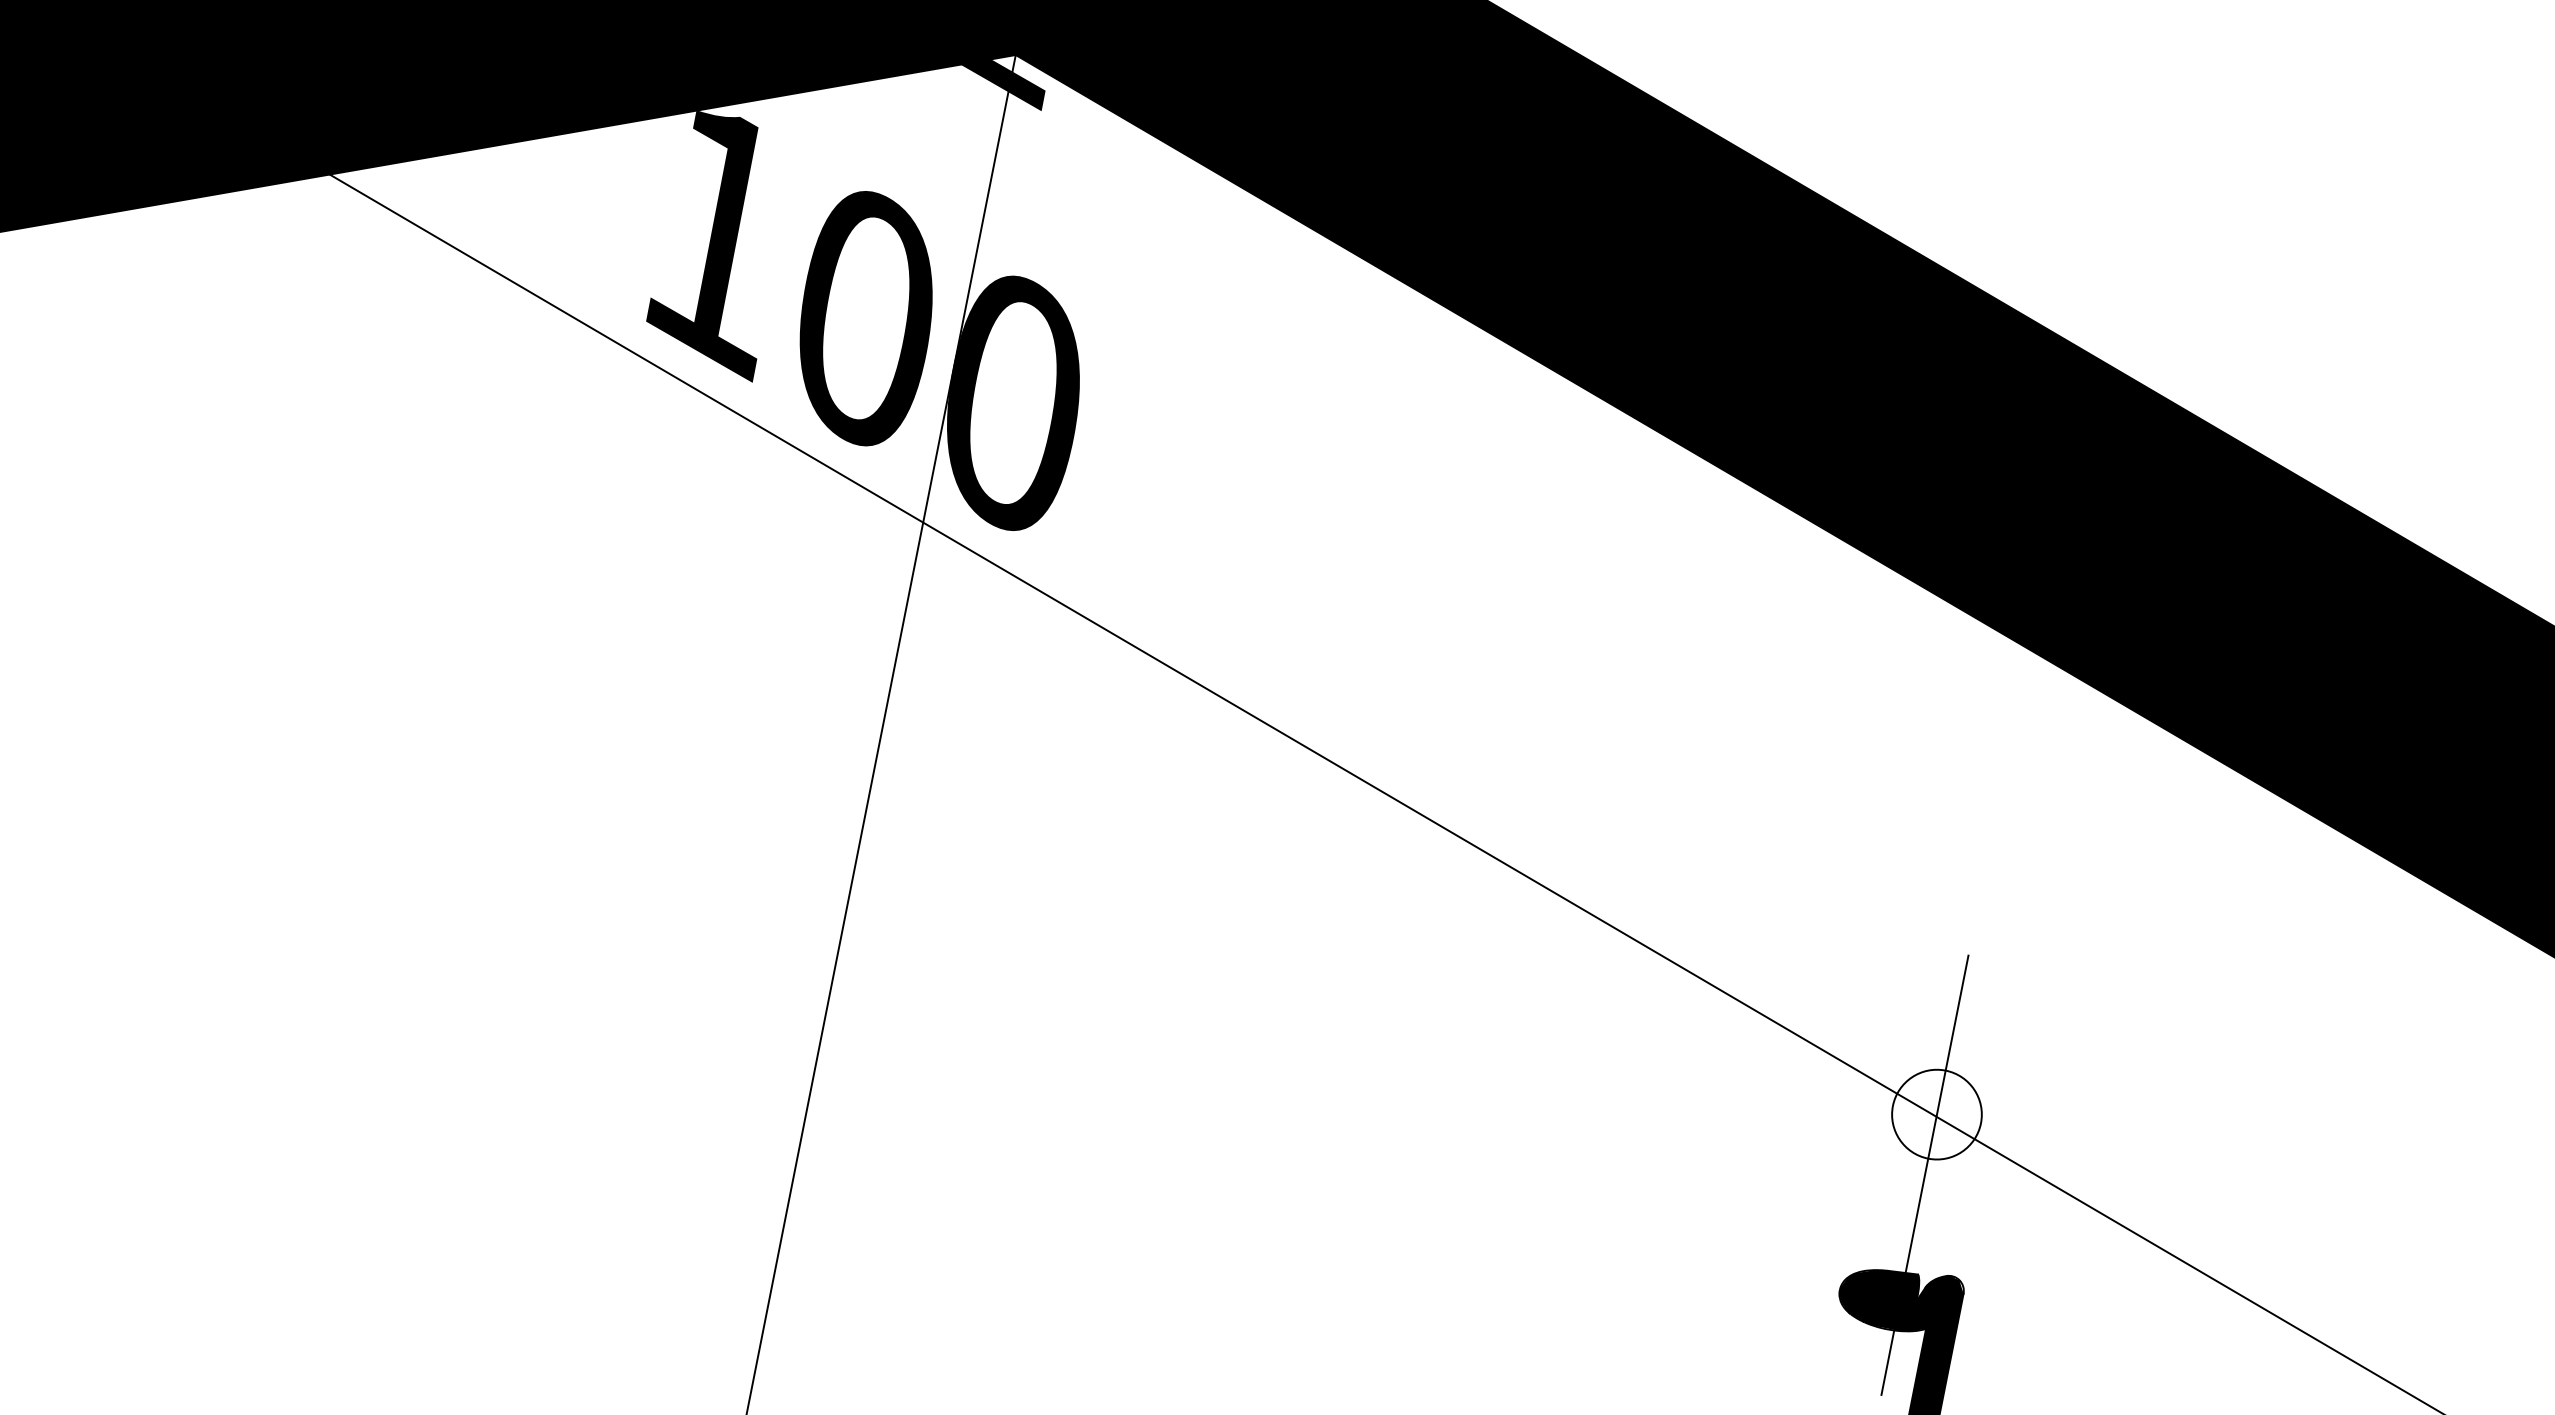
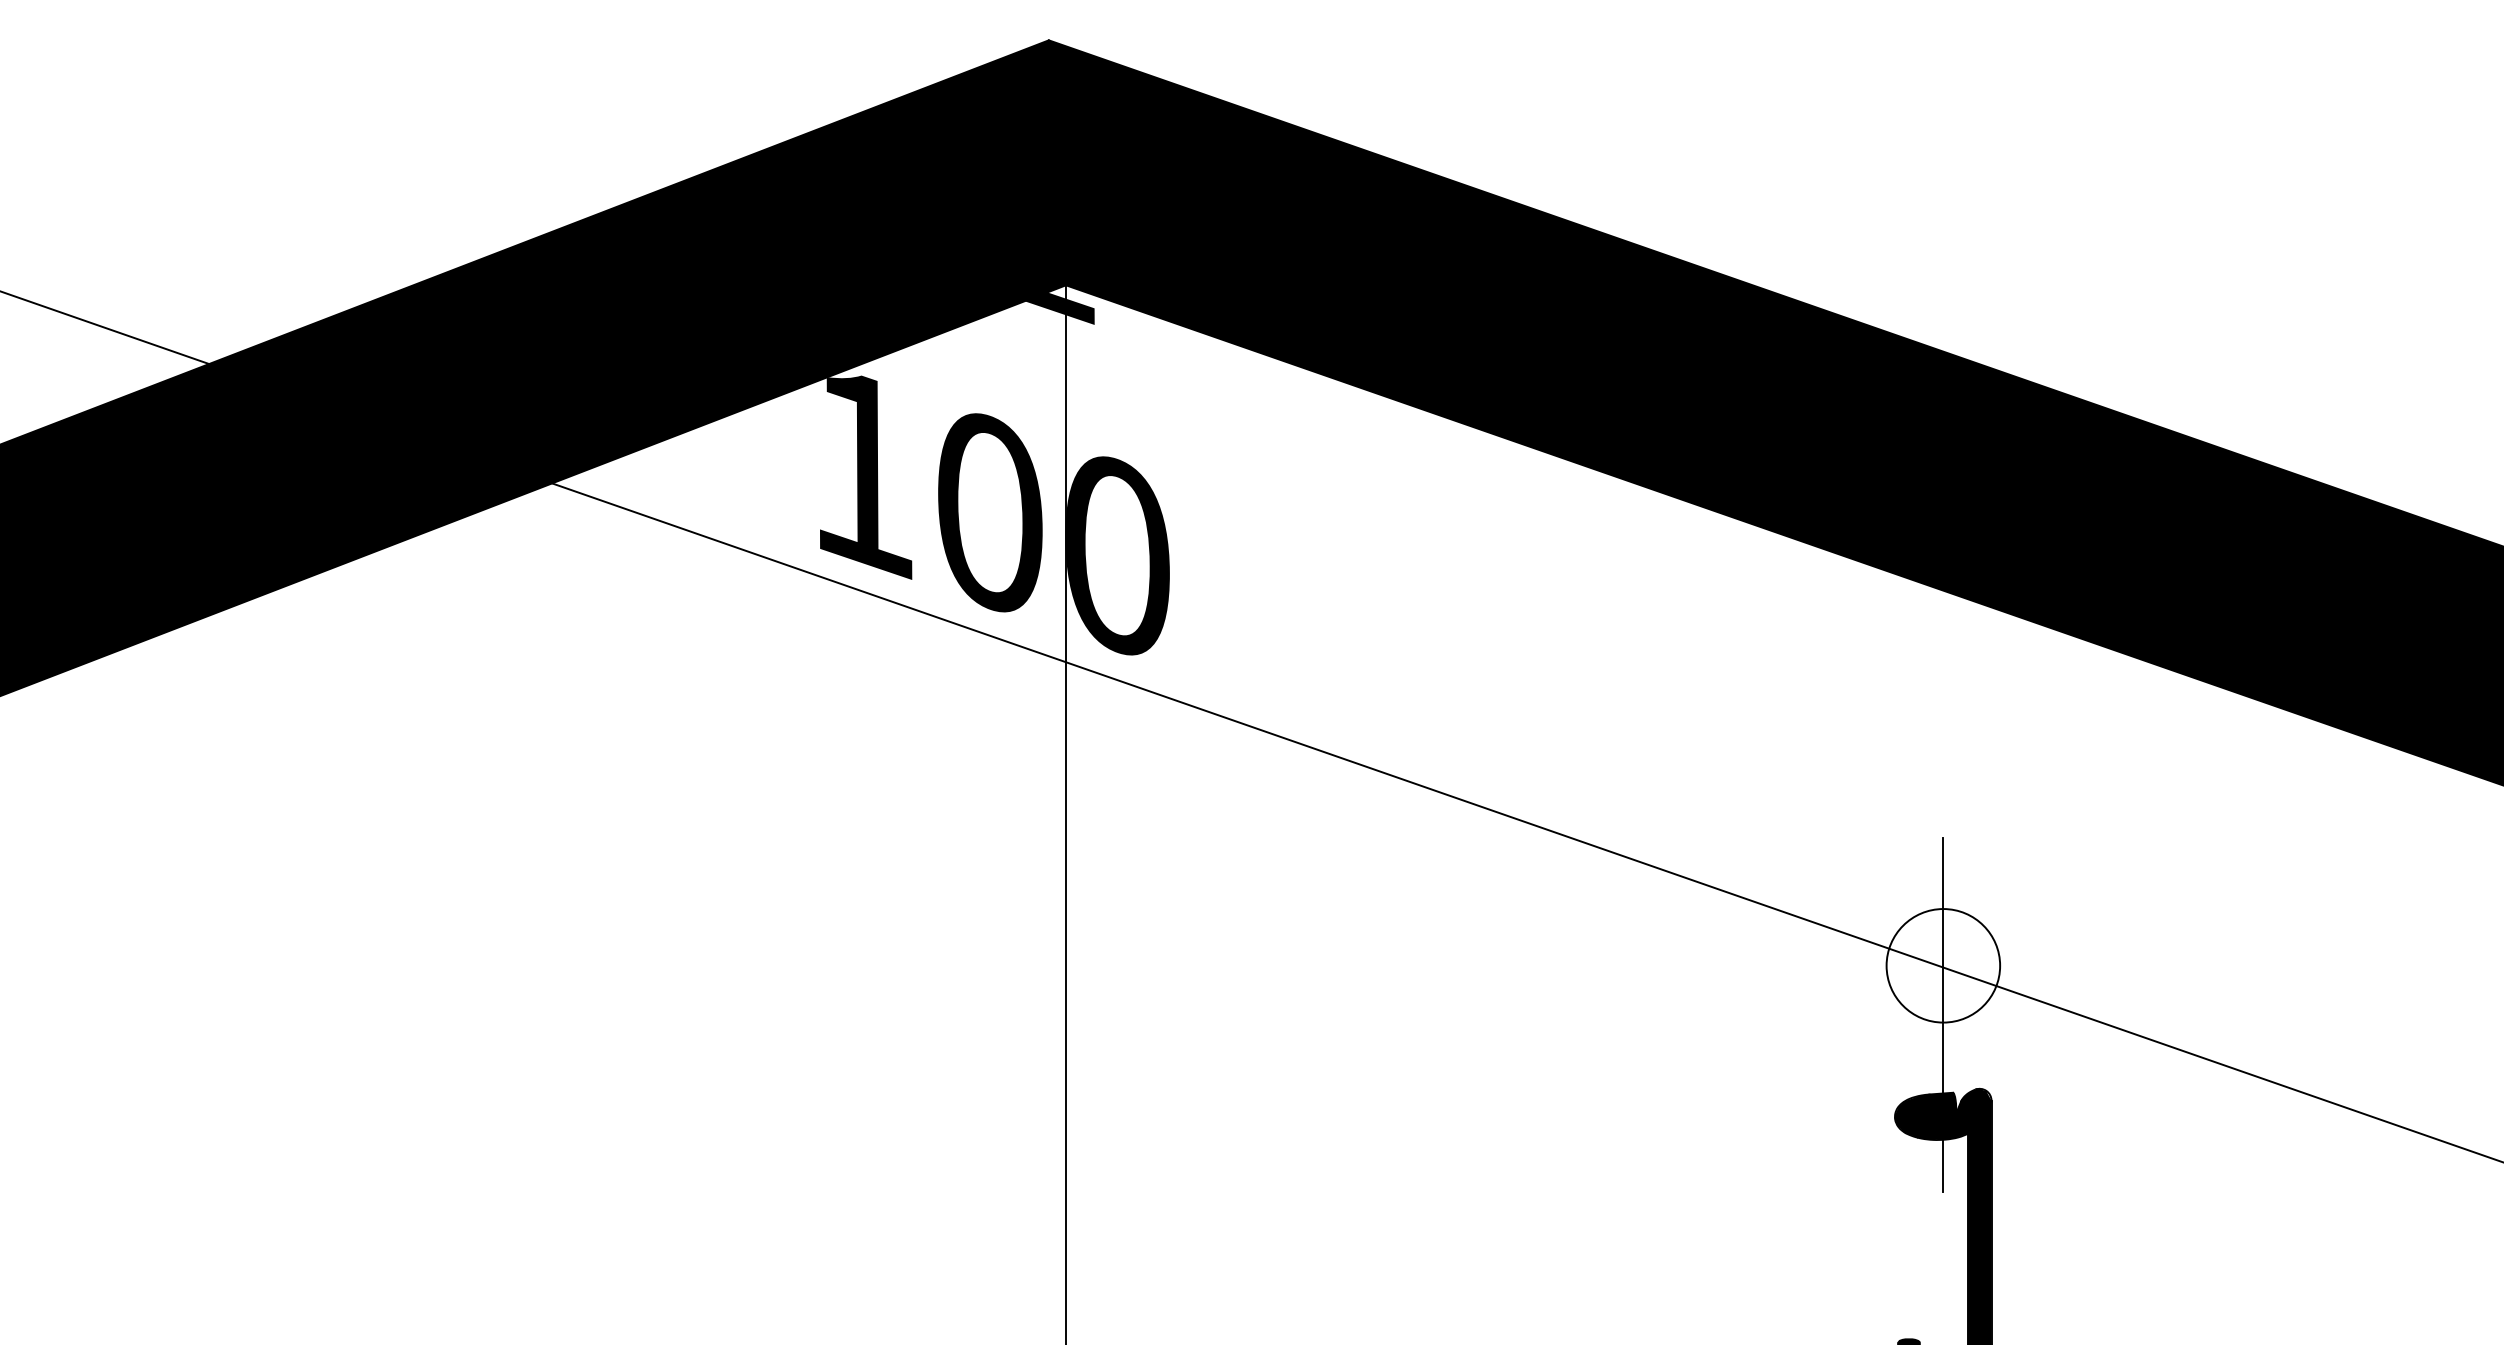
circle: (1935, 1114) -> (1942, 965), size x1.6

